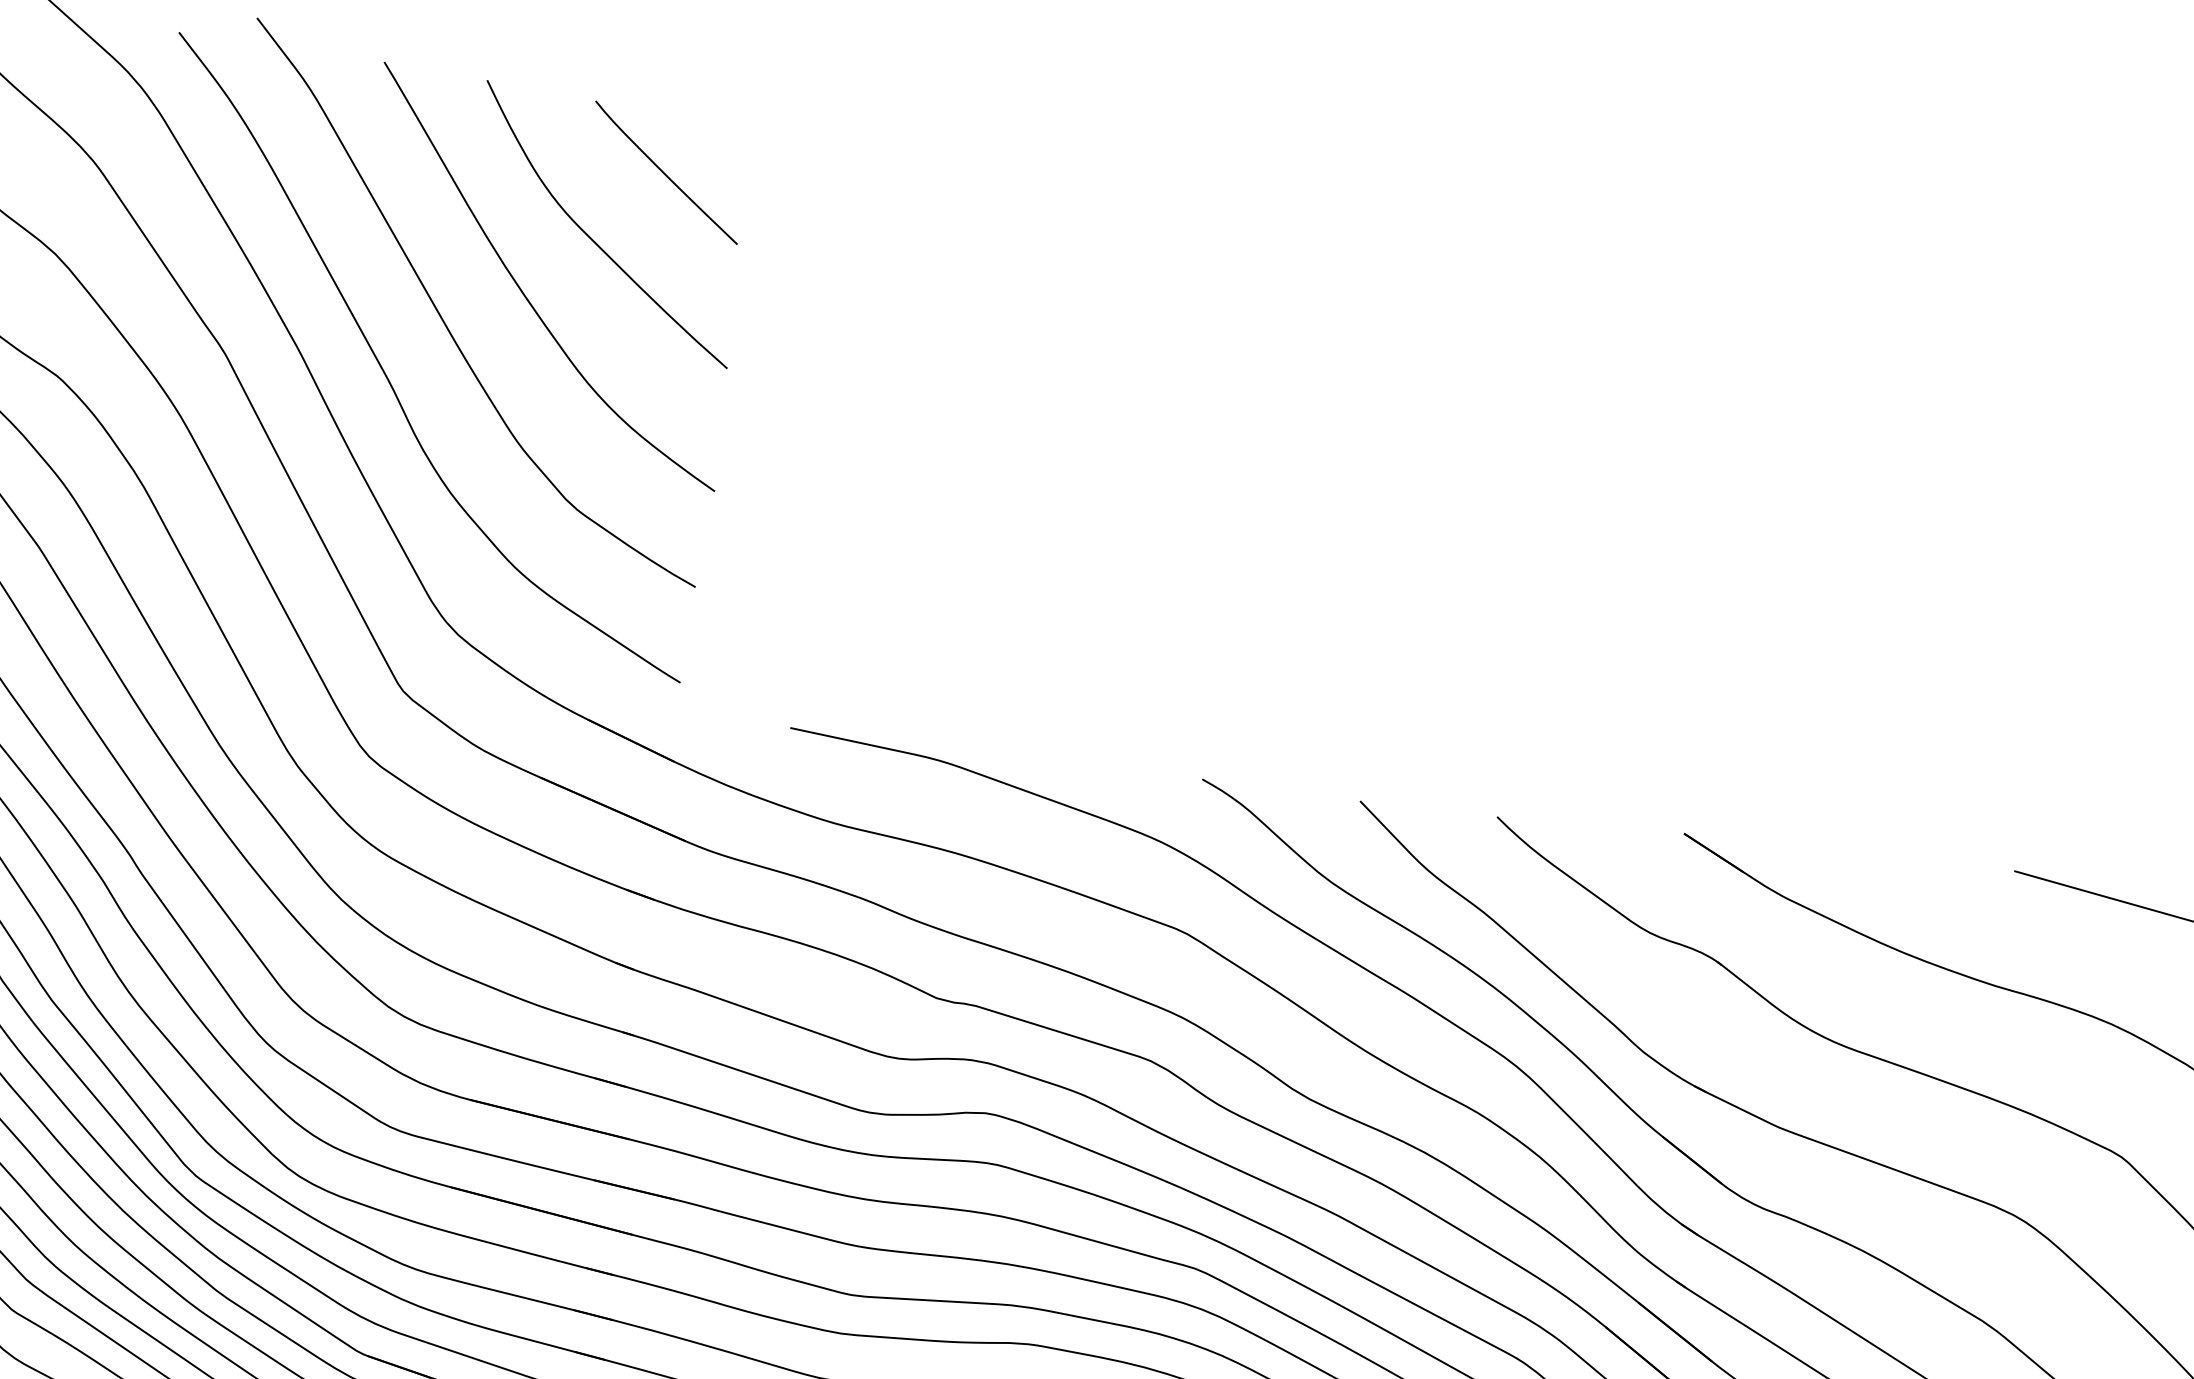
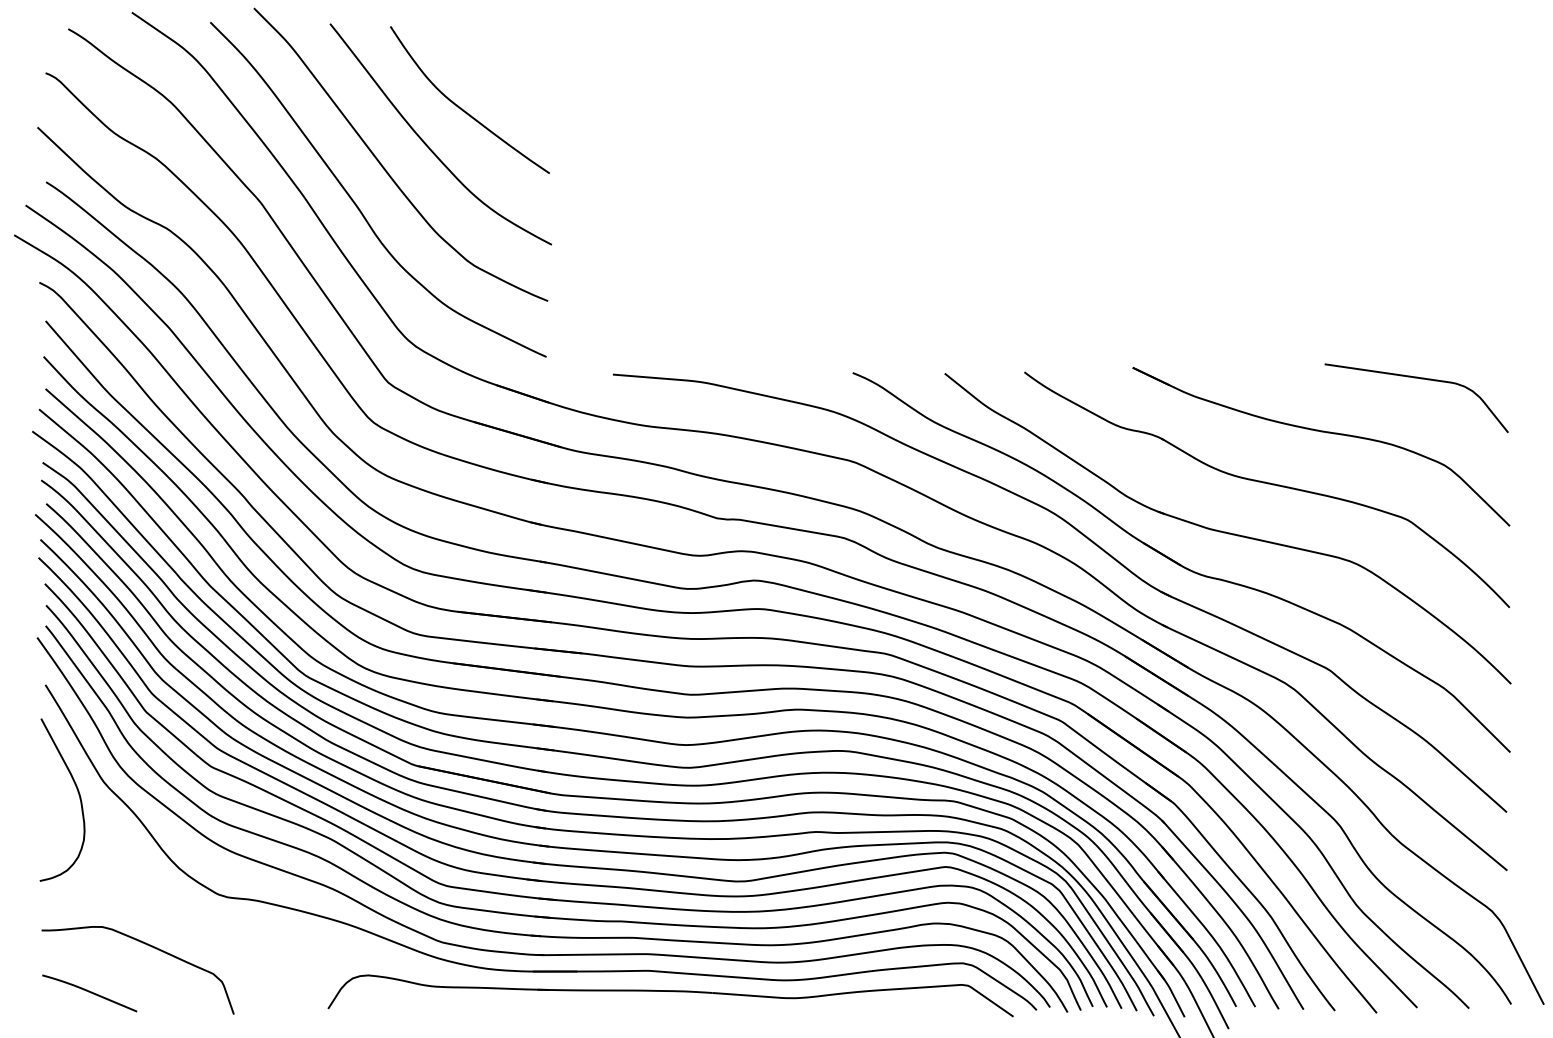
curve: (665, 171) -> (499, 65), removed

